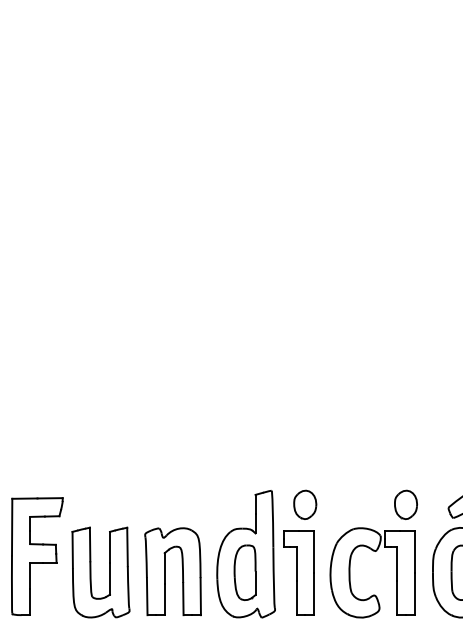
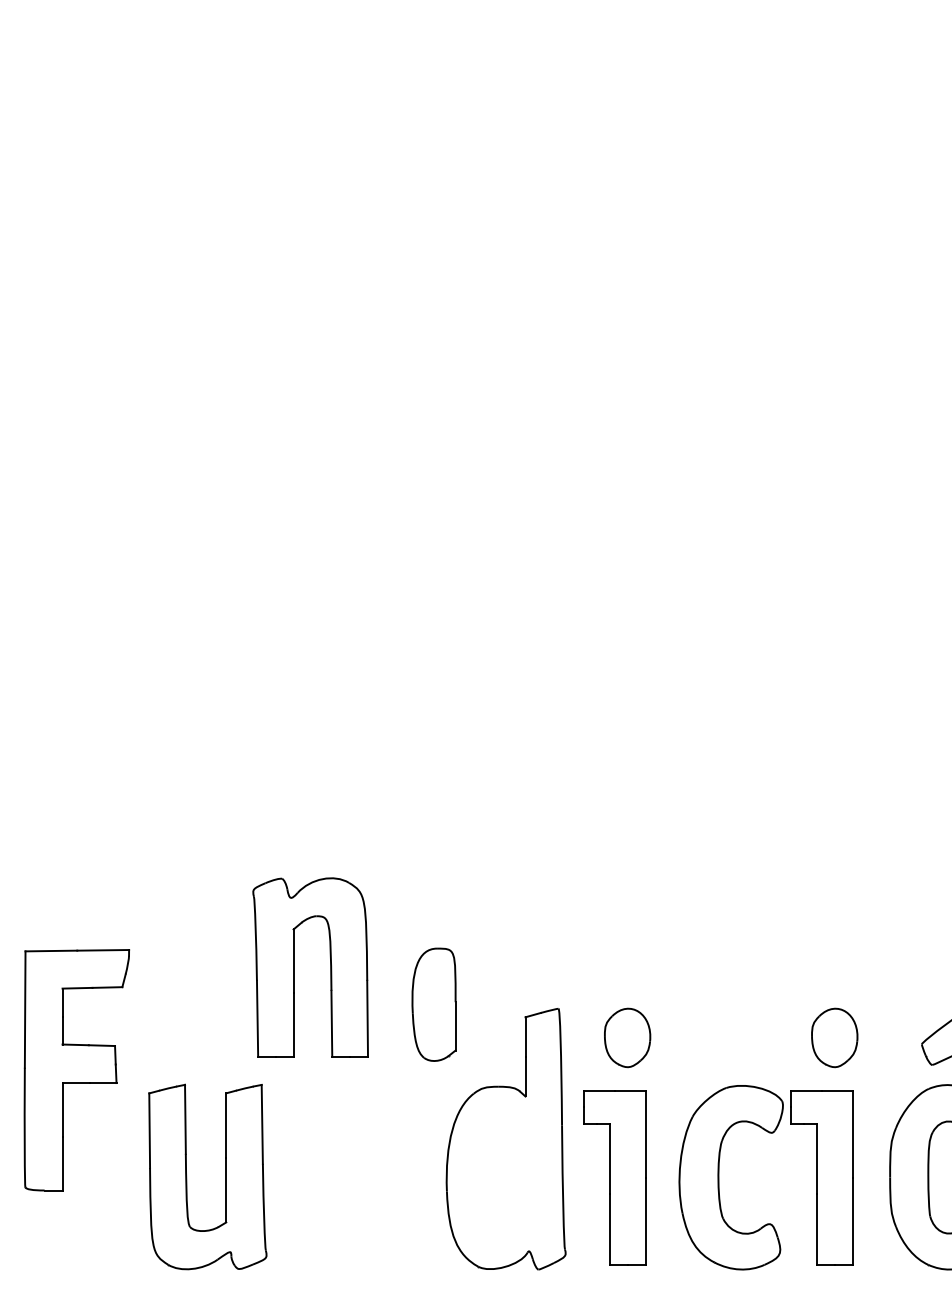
part: (37, 556) -> (77, 1069), moved
part: (165, 571) -> (295, 967), moved
part: (244, 572) -> (432, 1004), moved

